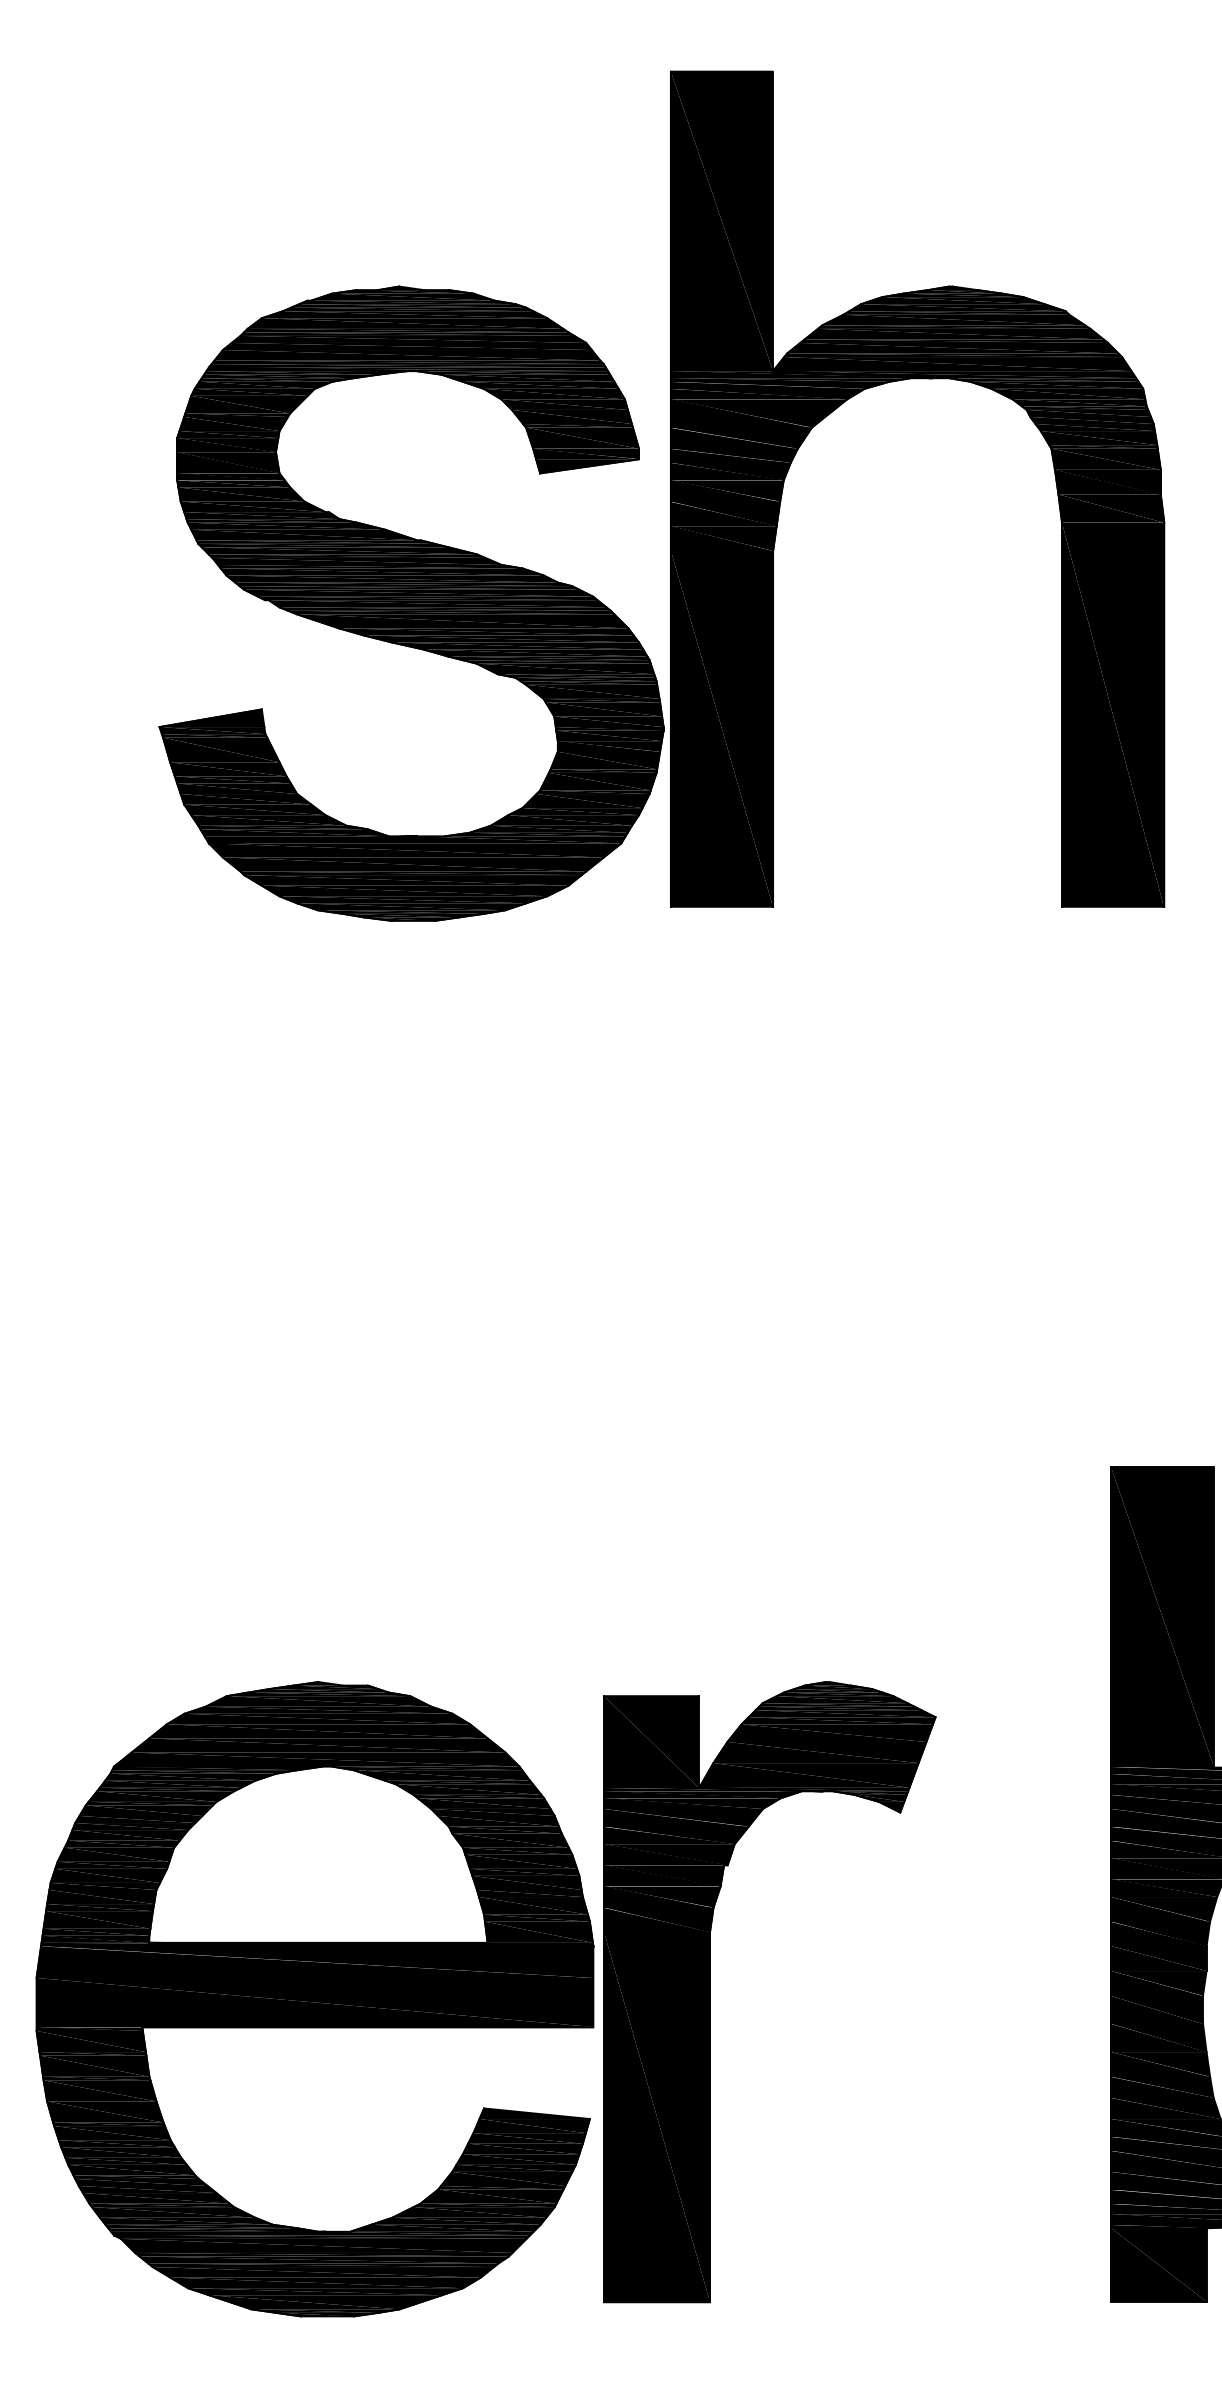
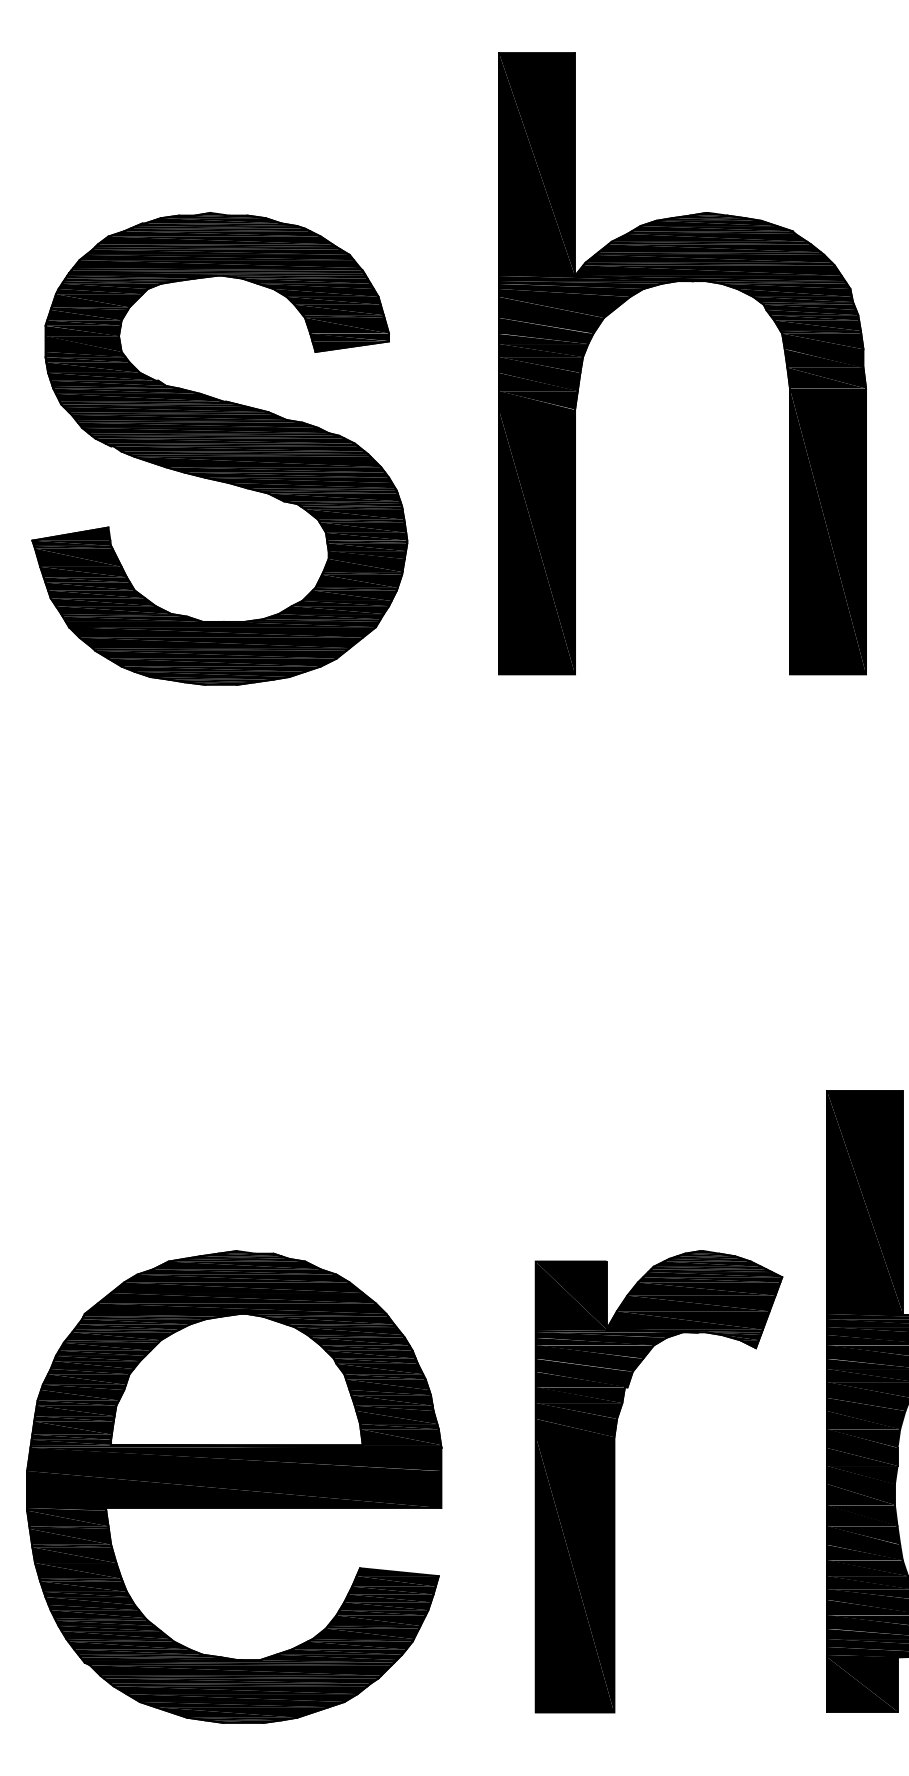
part: (411, 603) -> (219, 448), moved
part: (710, 1992) -> (614, 1482), moved

